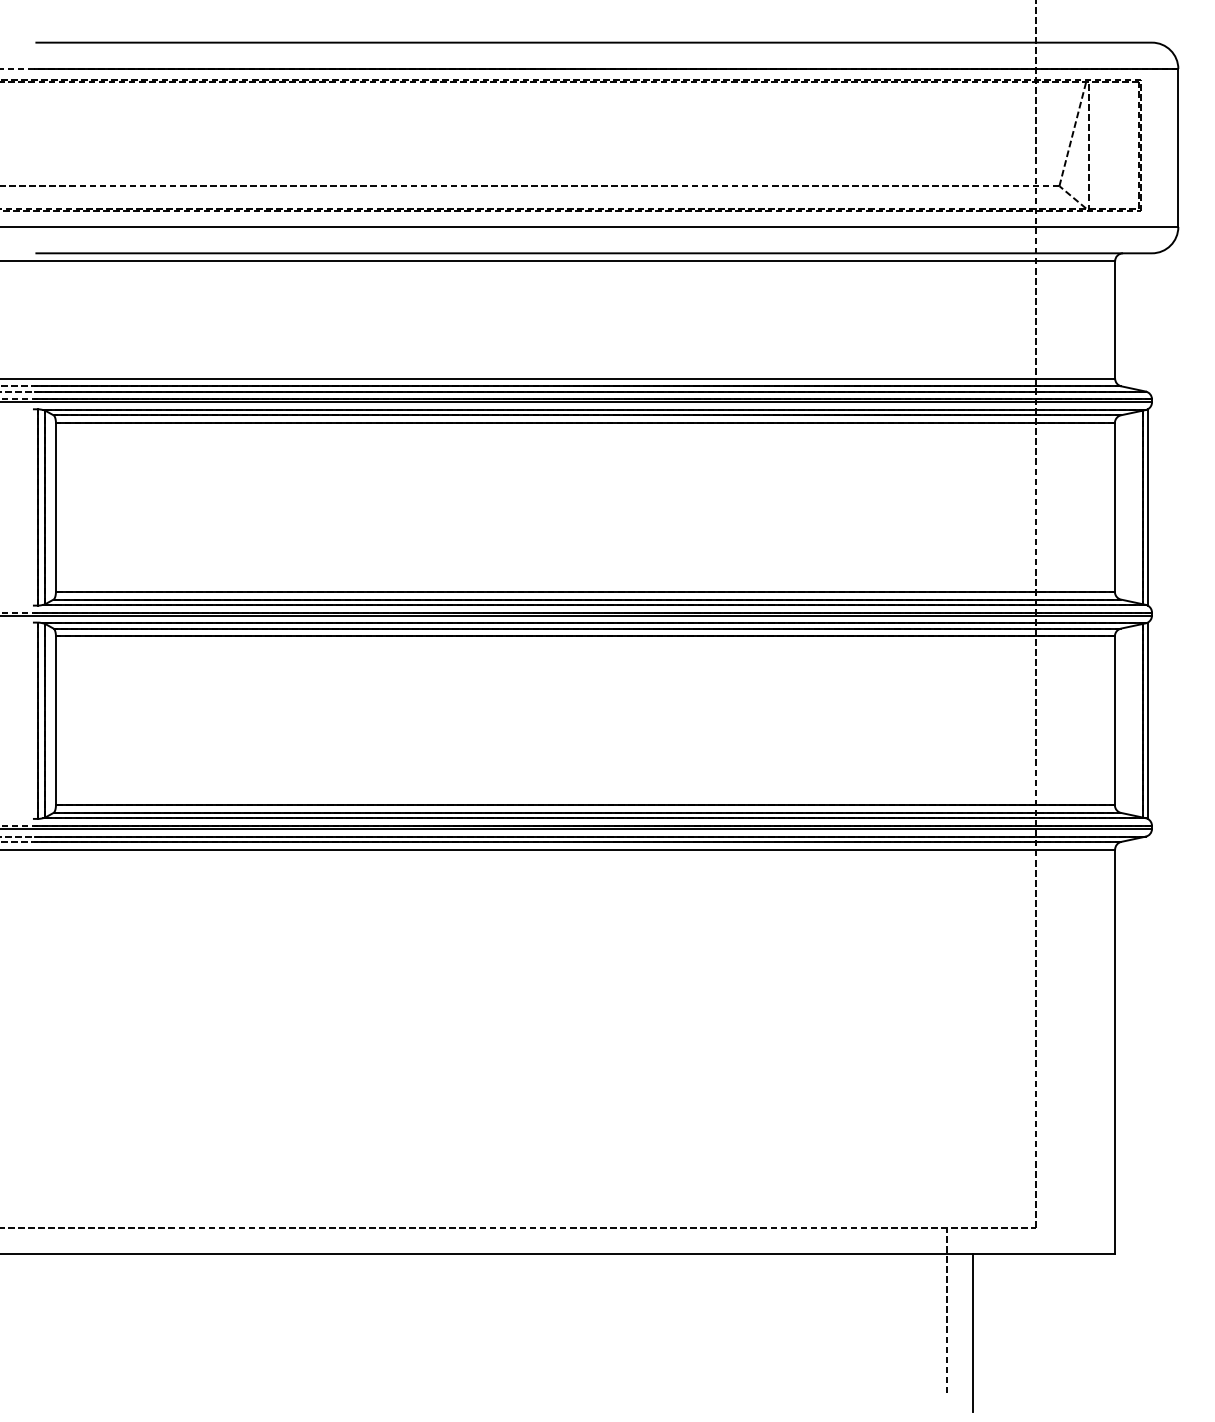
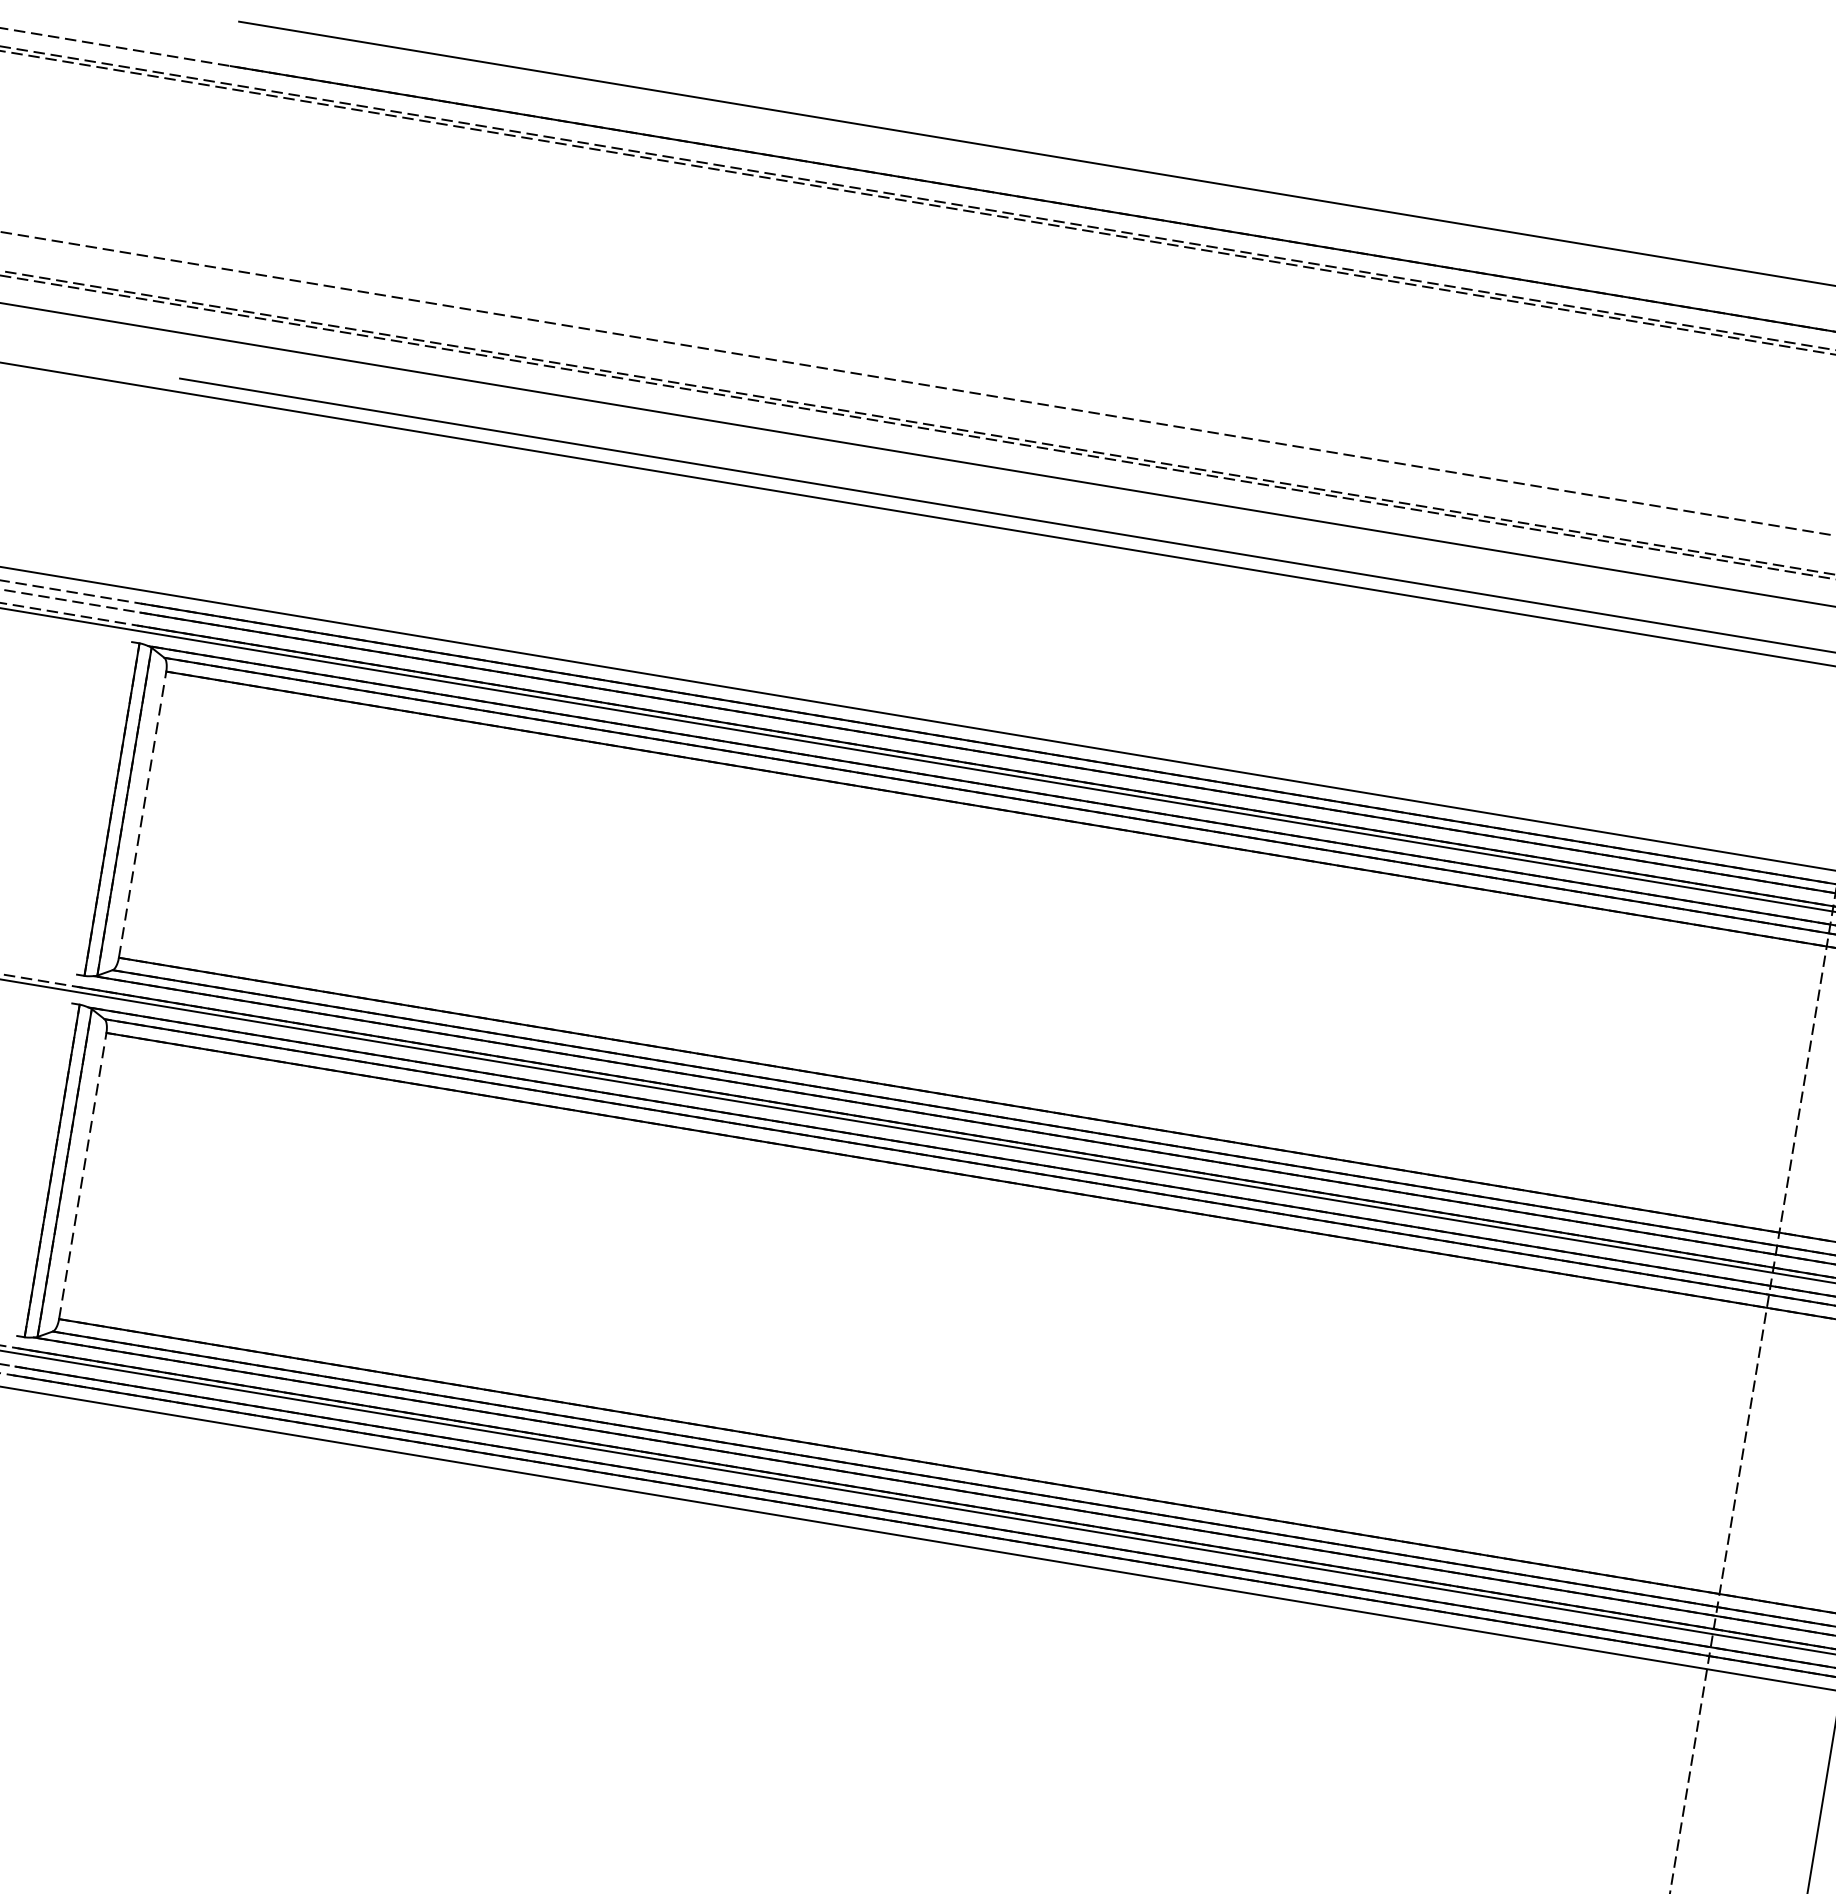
line: (55, 506) -> (142, 812), solid -> dashed
line: (55, 720) -> (82, 1175), solid -> dashed

